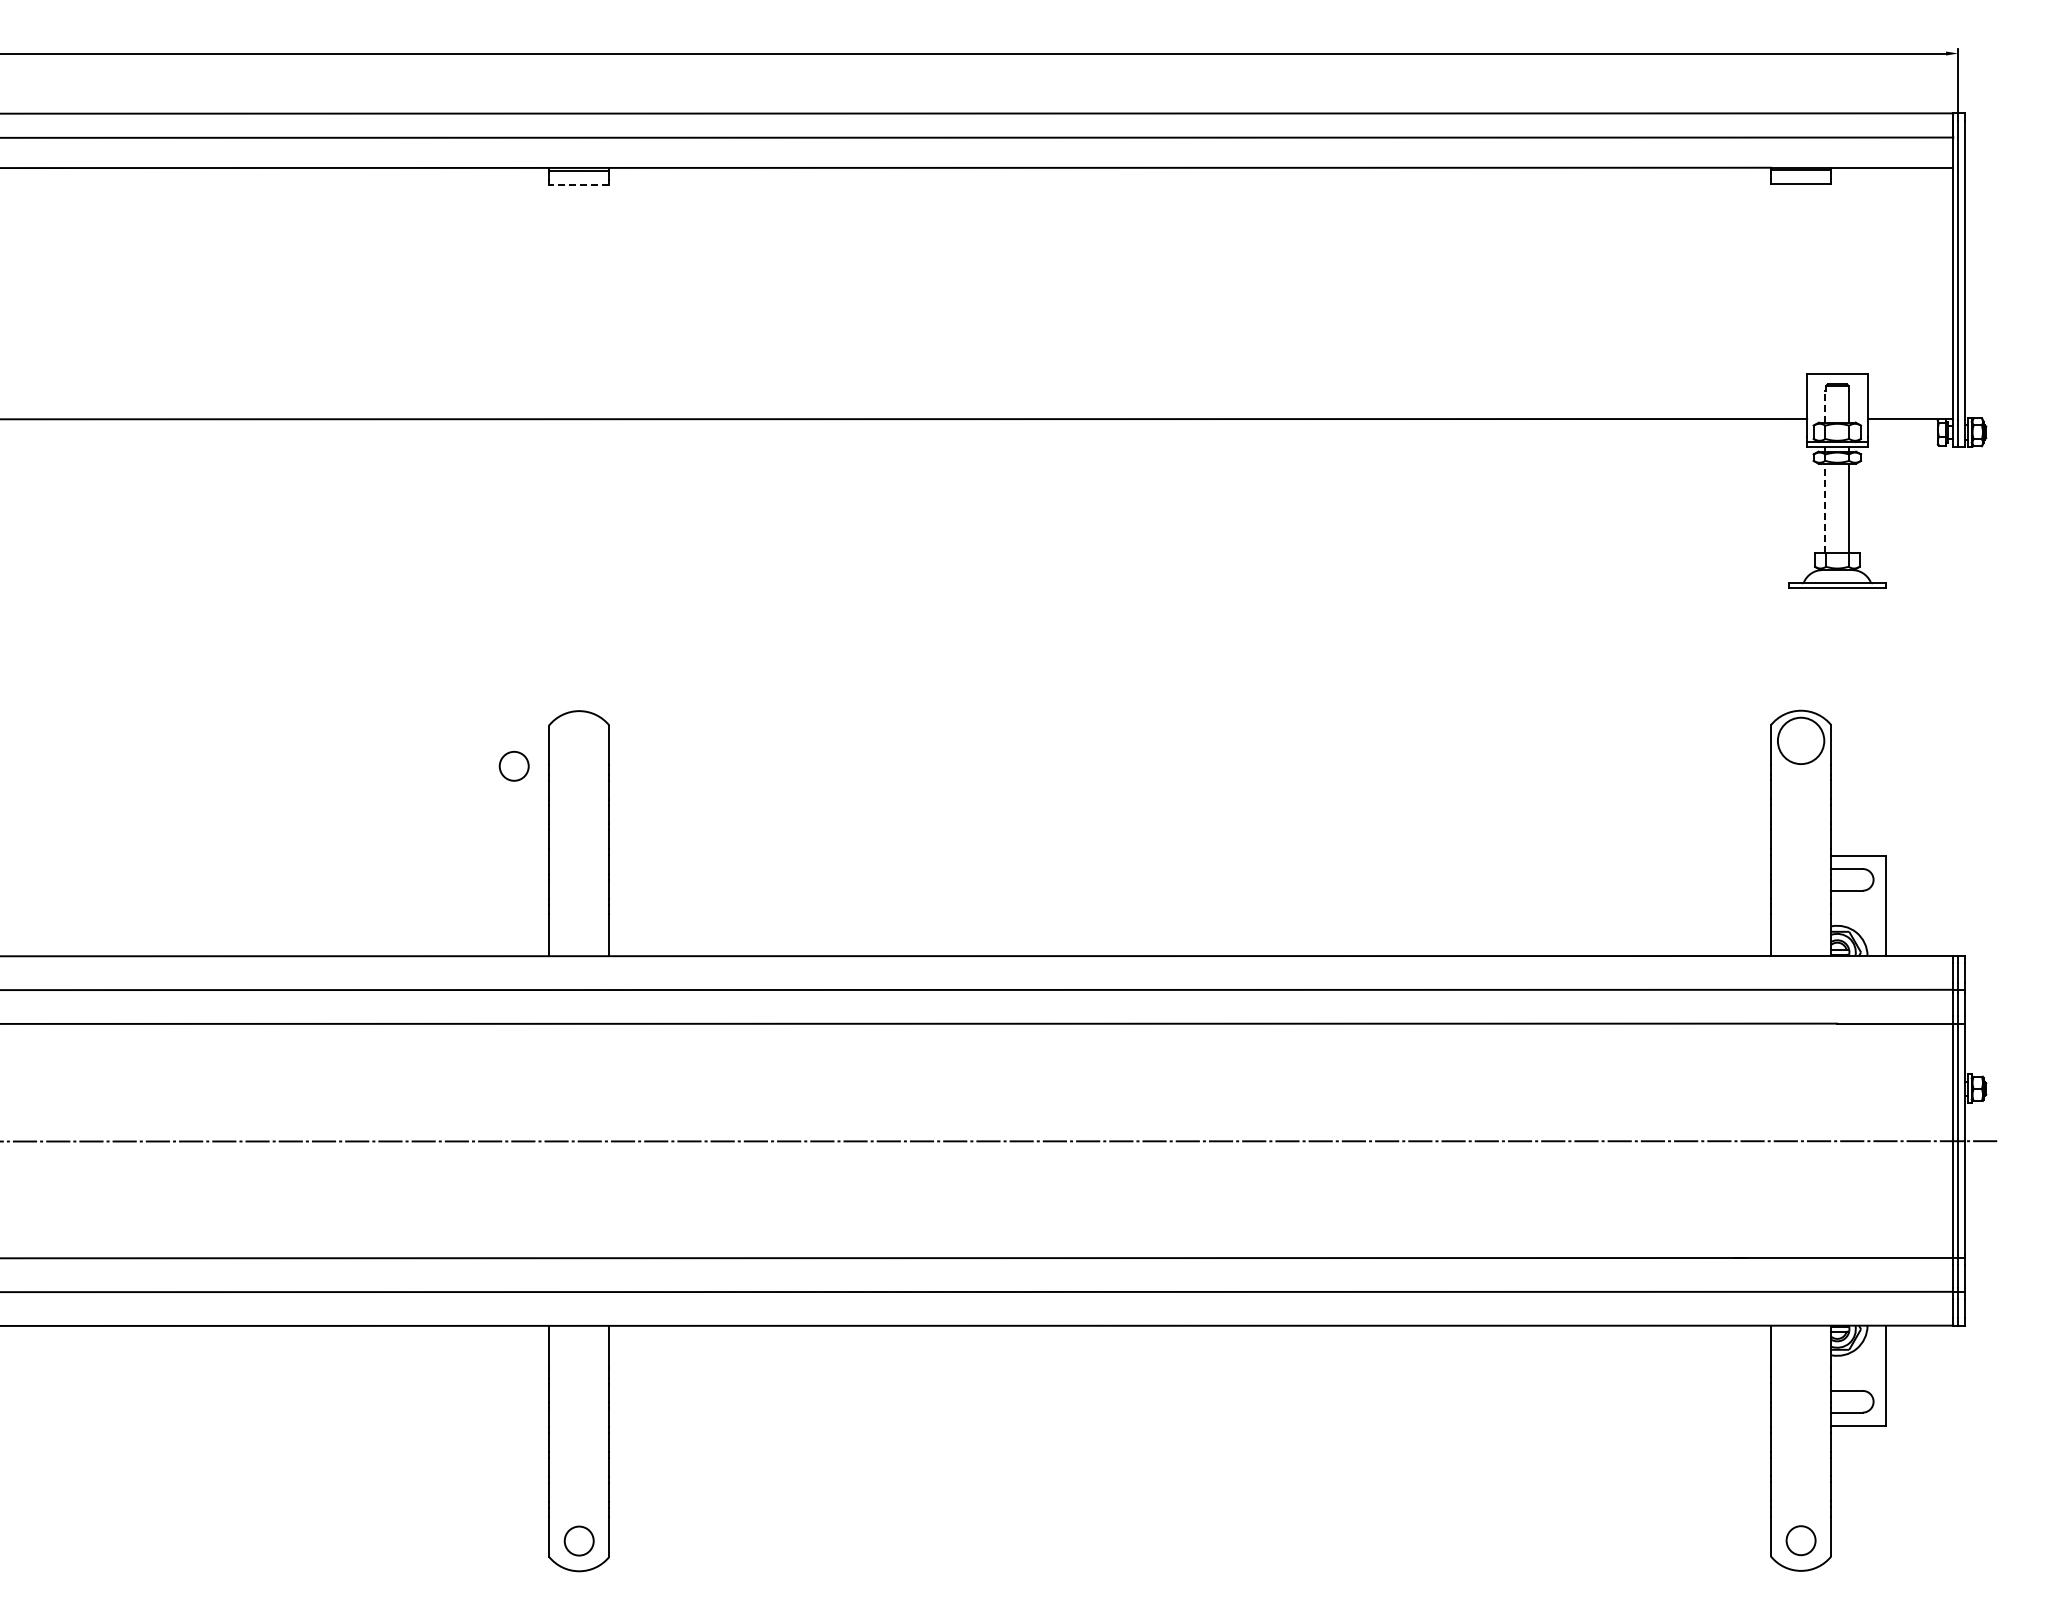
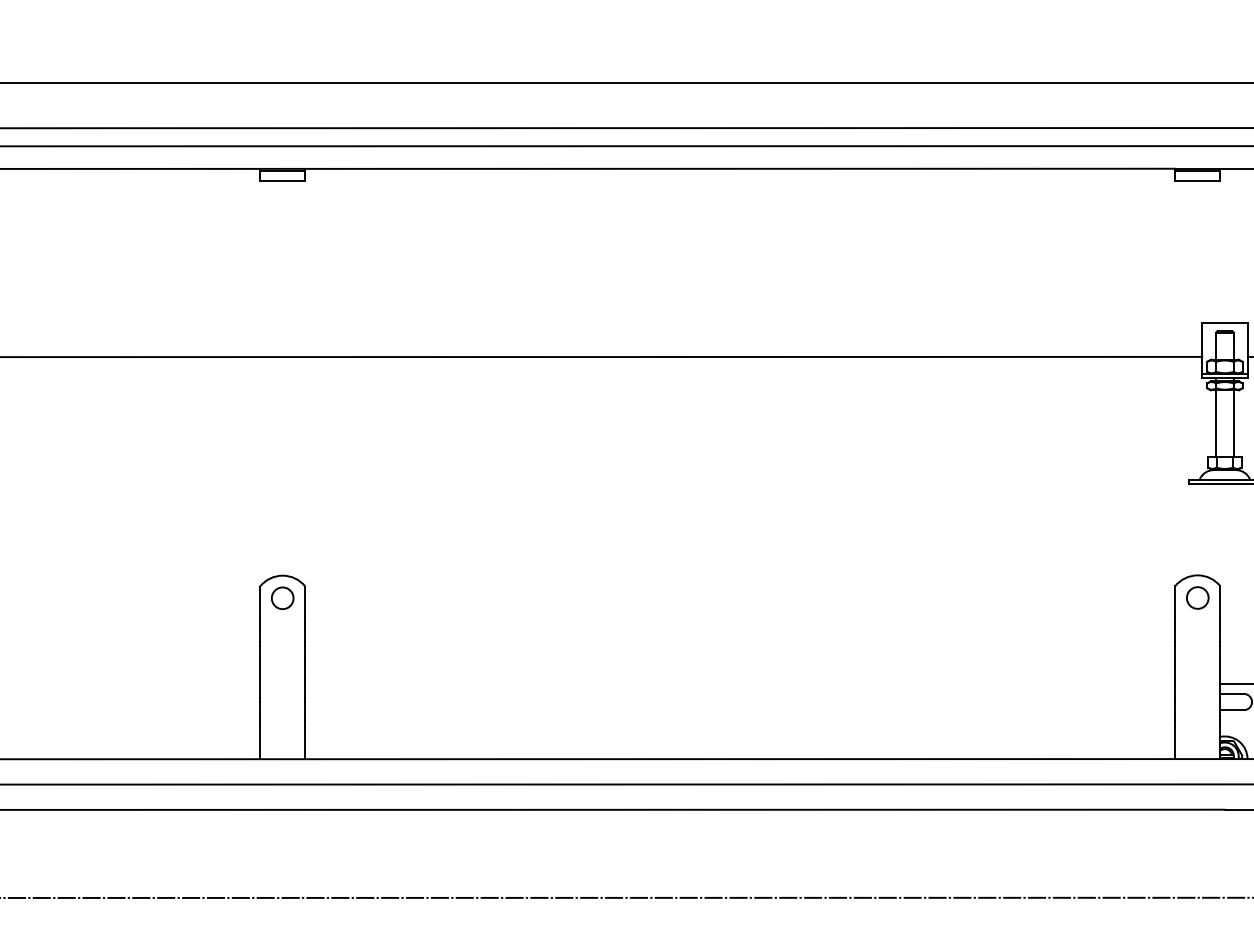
line: (578, 184) -> (282, 181), dashed -> solid
line: (1825, 406) -> (1216, 347), dashed -> solid
line: (1825, 508) -> (1216, 423), dashed -> solid
circle: (1800, 740) -> (1197, 597), size x0.62
circle: (513, 765) -> (282, 597), moved

